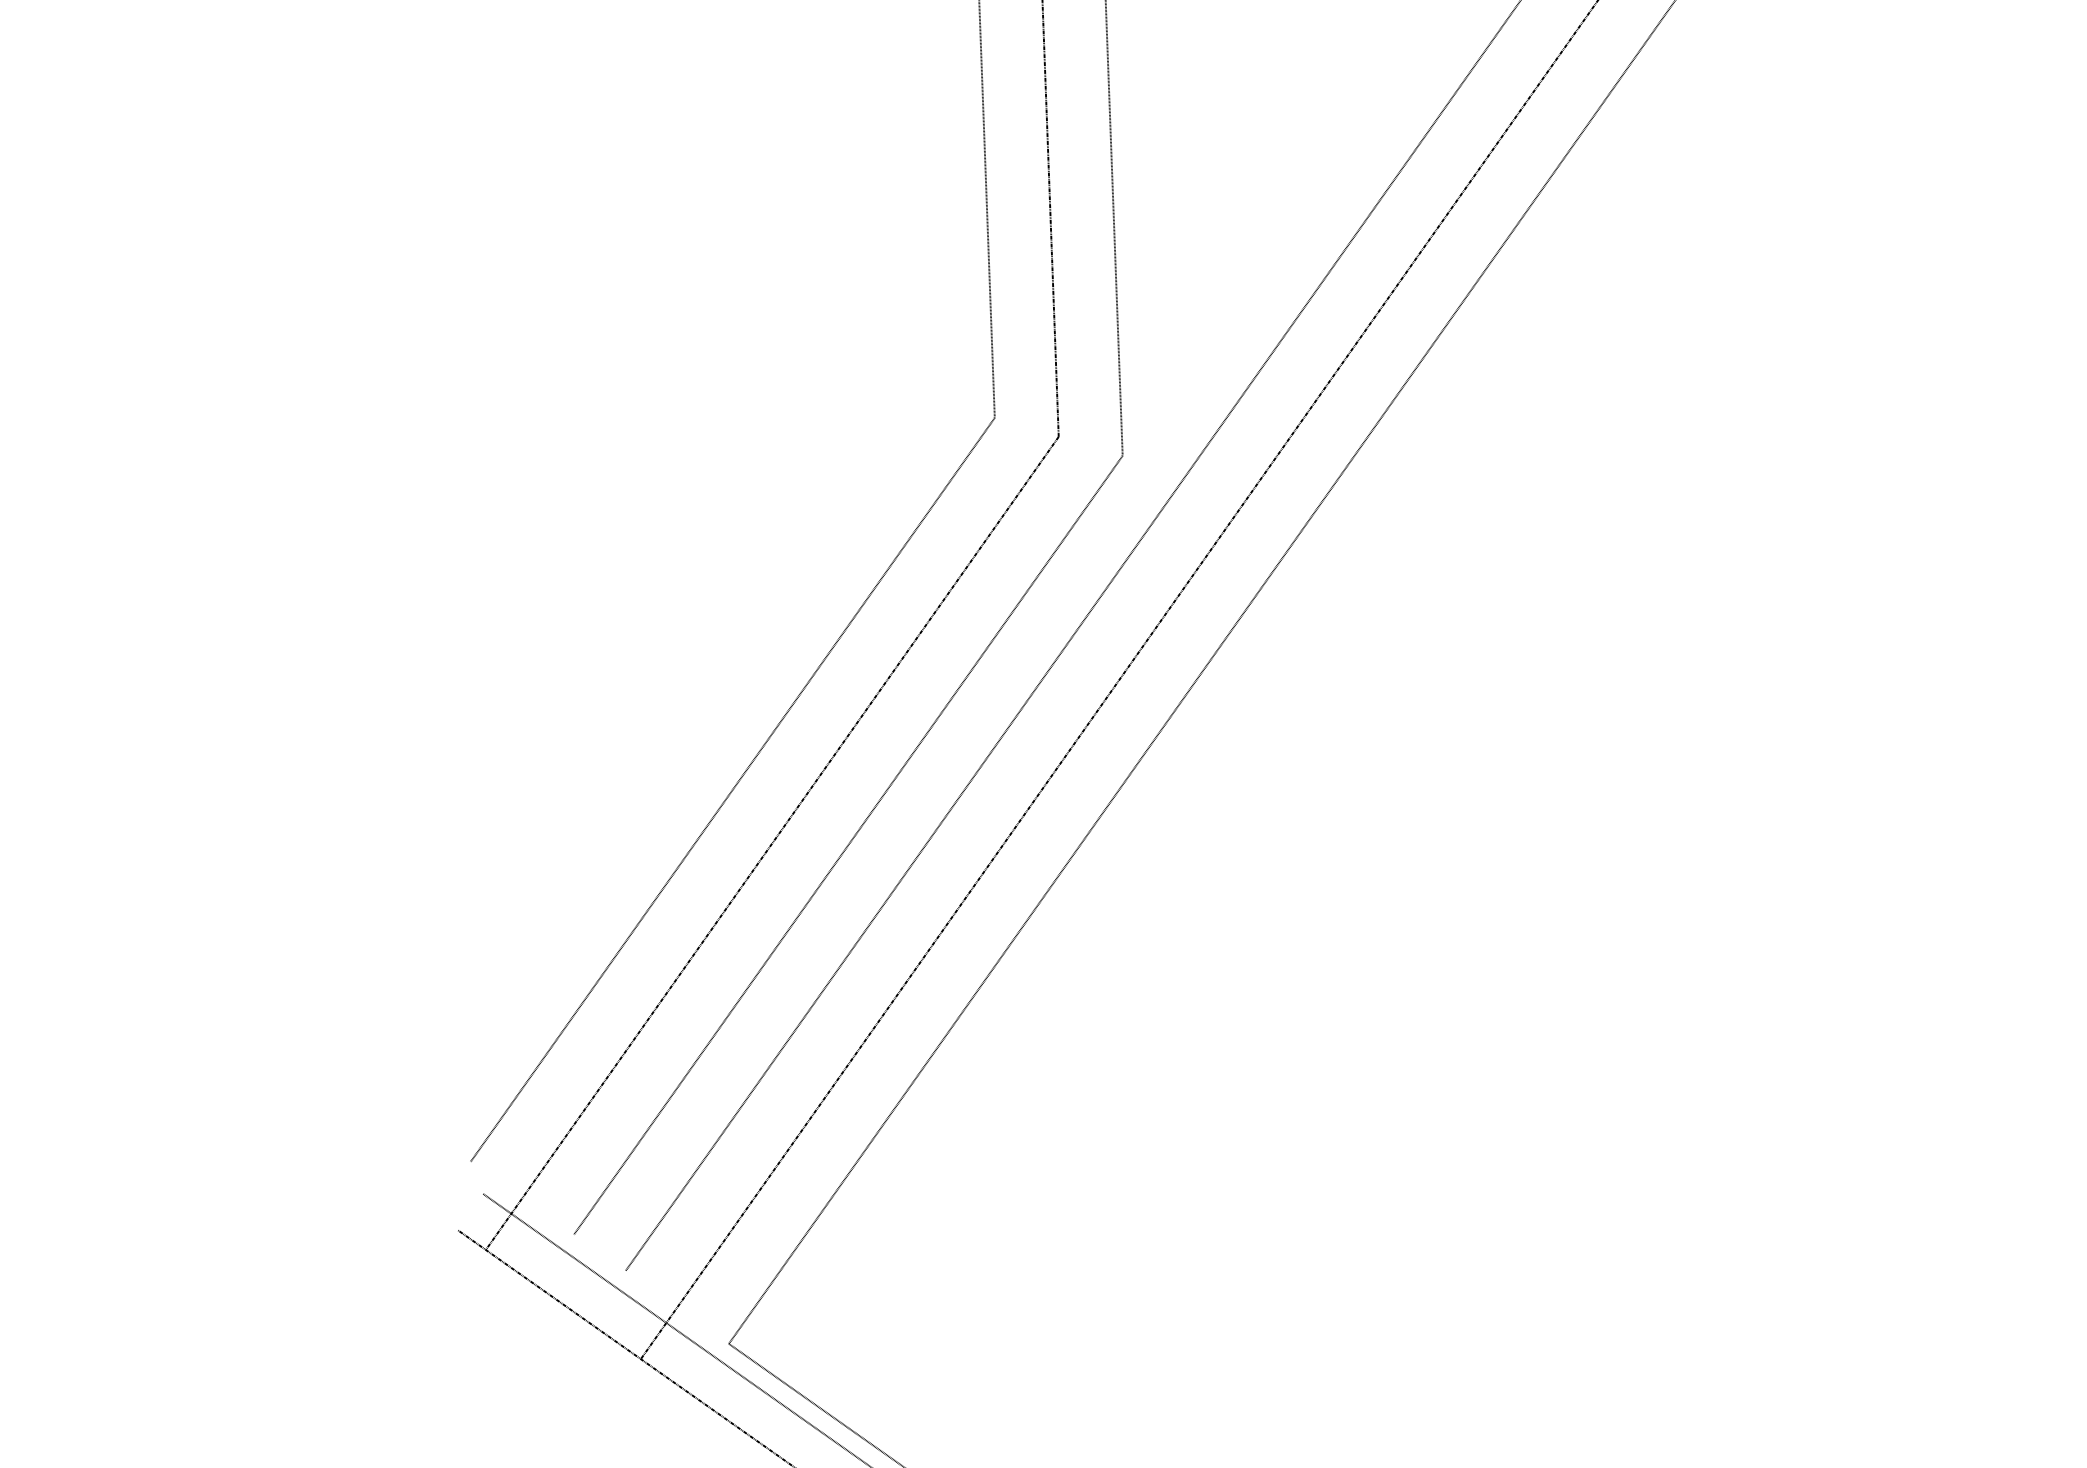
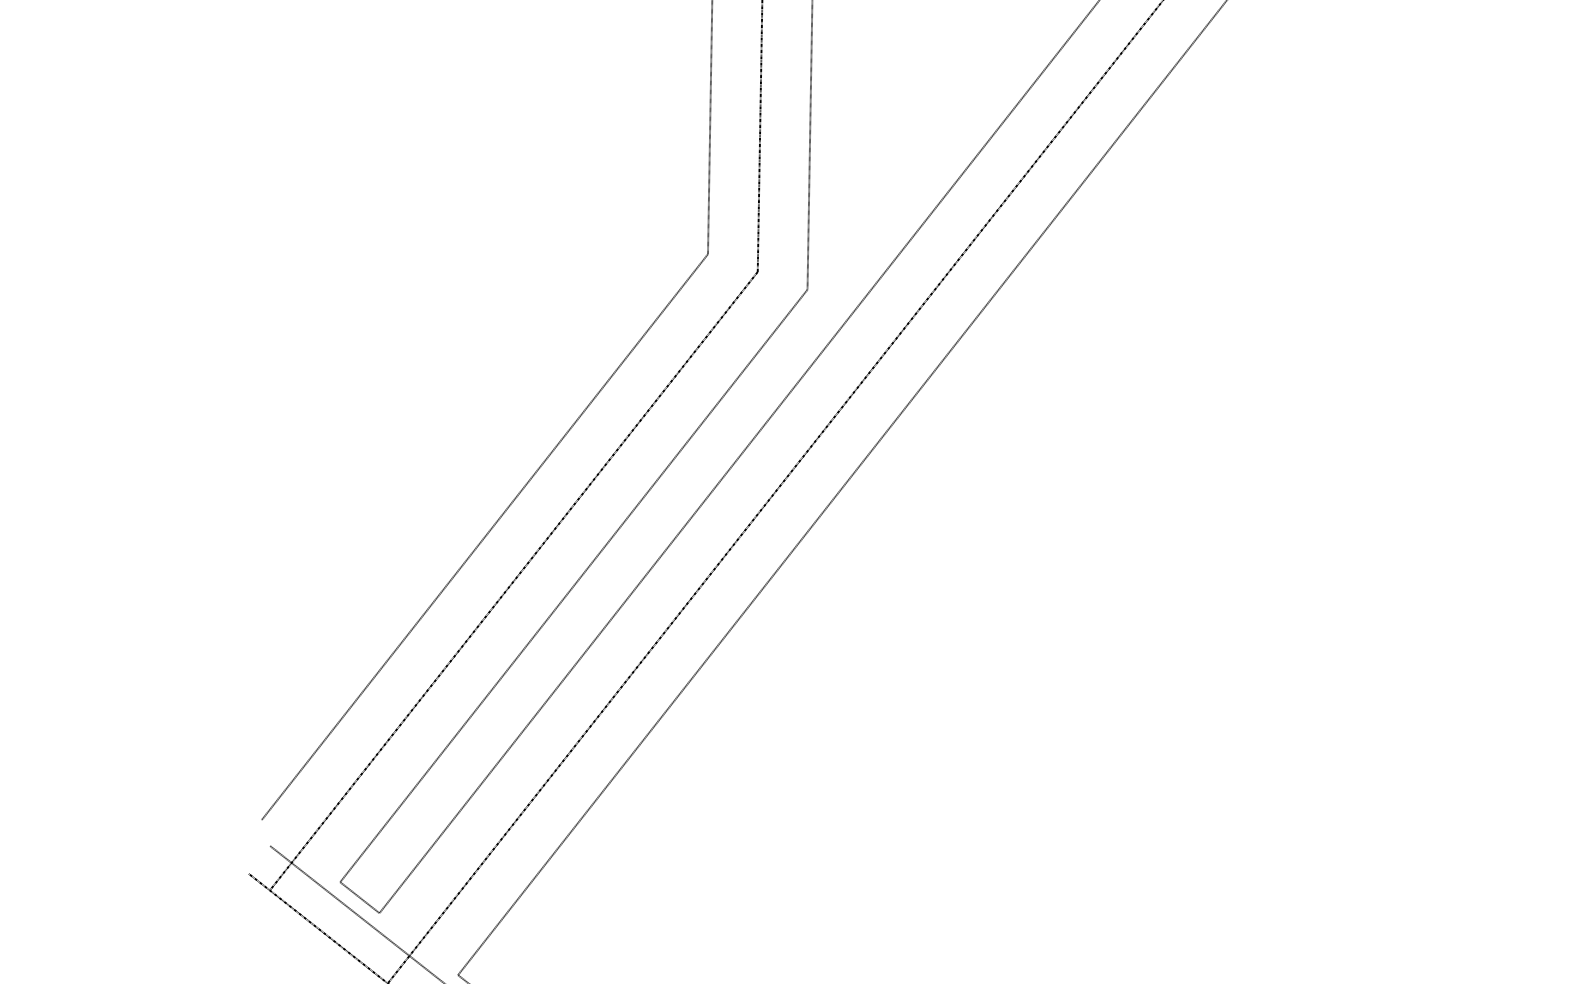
line: (599, 1252) -> (359, 897), added

